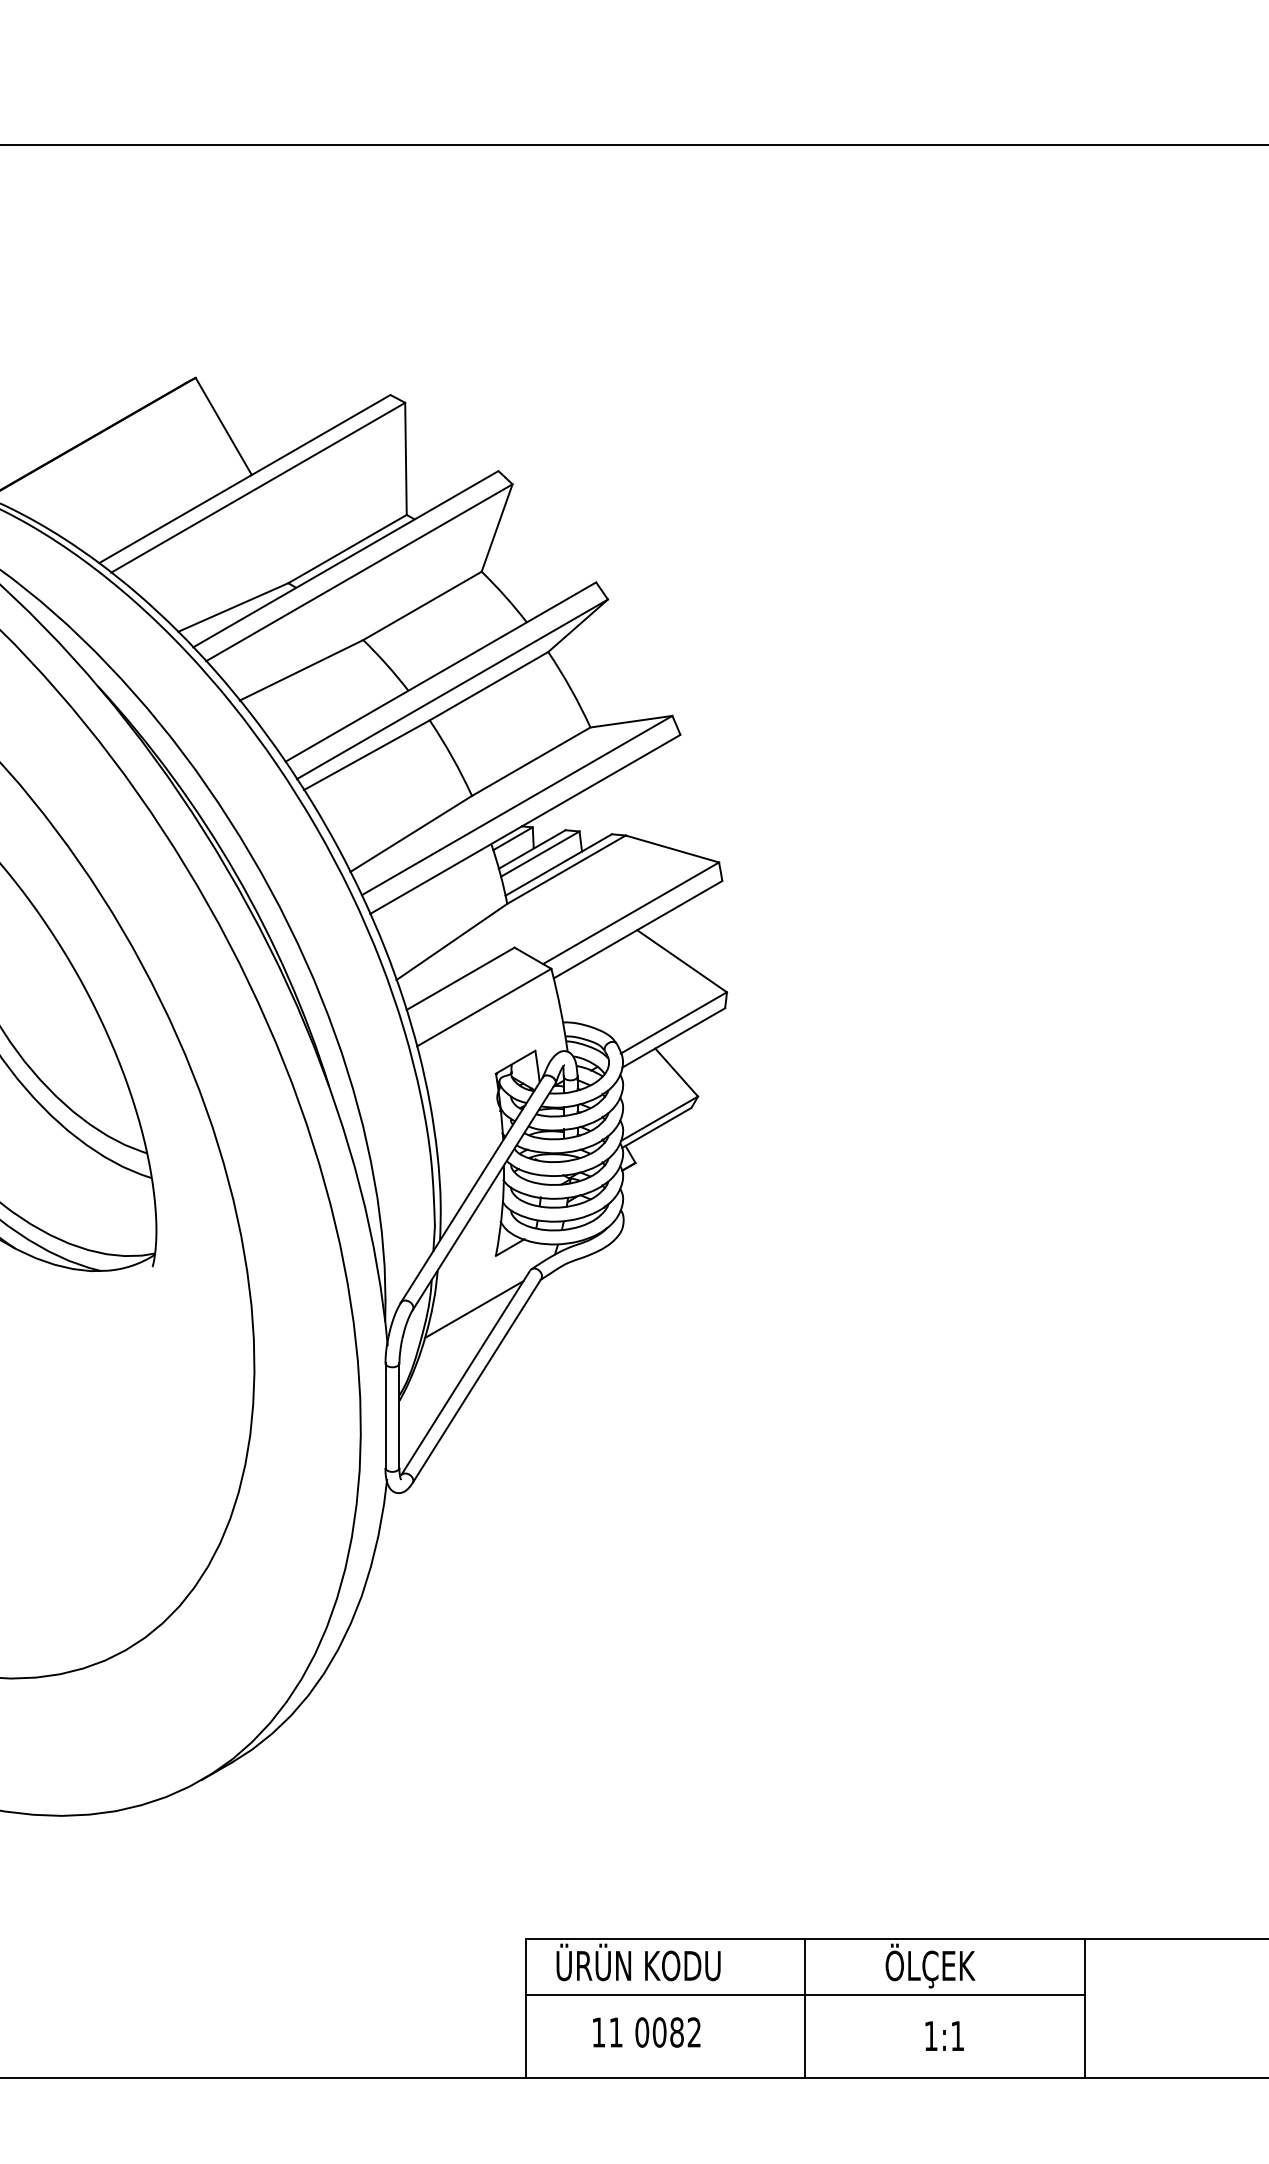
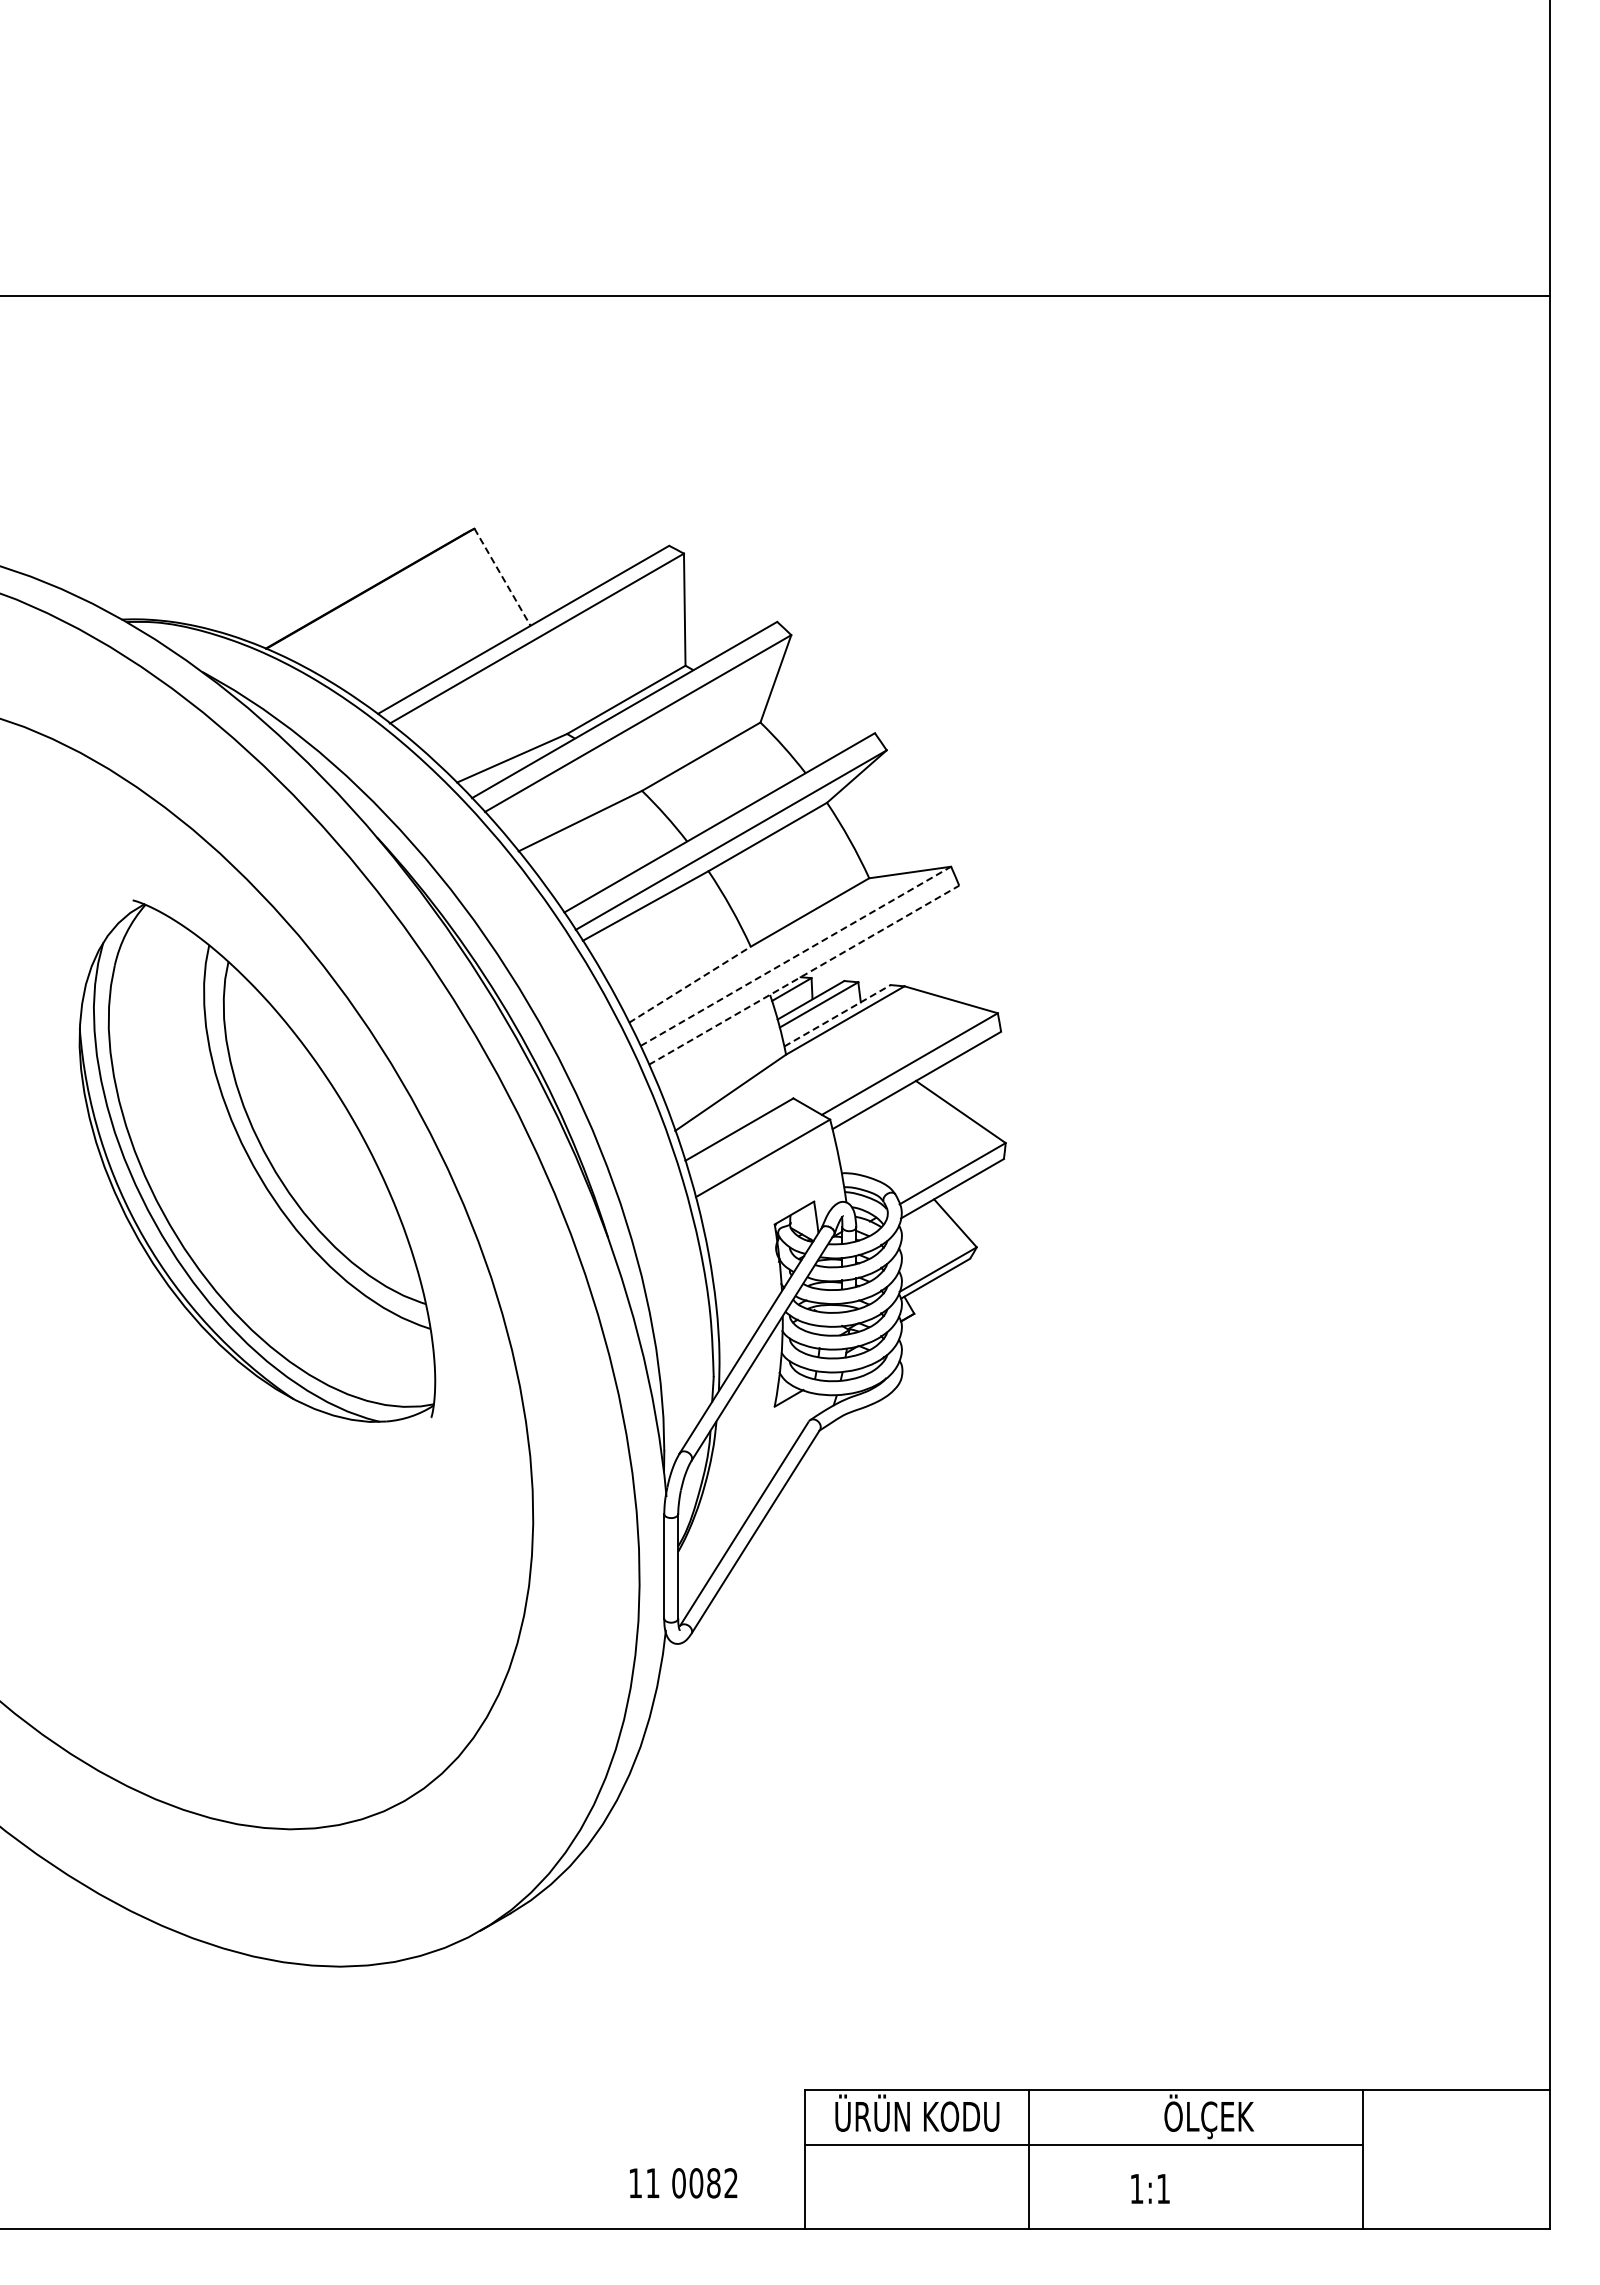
line: (223, 426) -> (502, 577), solid -> dashed
line: (517, 805) -> (796, 956), solid -> dashed
line: (525, 823) -> (804, 974), solid -> dashed
line: (410, 833) -> (689, 984), solid -> dashed
line: (558, 864) -> (837, 1015), solid -> dashed
line: (473, 1308) -> (752, 1459), removed
line: (805, 2008) -> (1029, 2159), moved
text: (646, 2032) -> (683, 2183), moved
text: (944, 2035) -> (1150, 2188), moved

